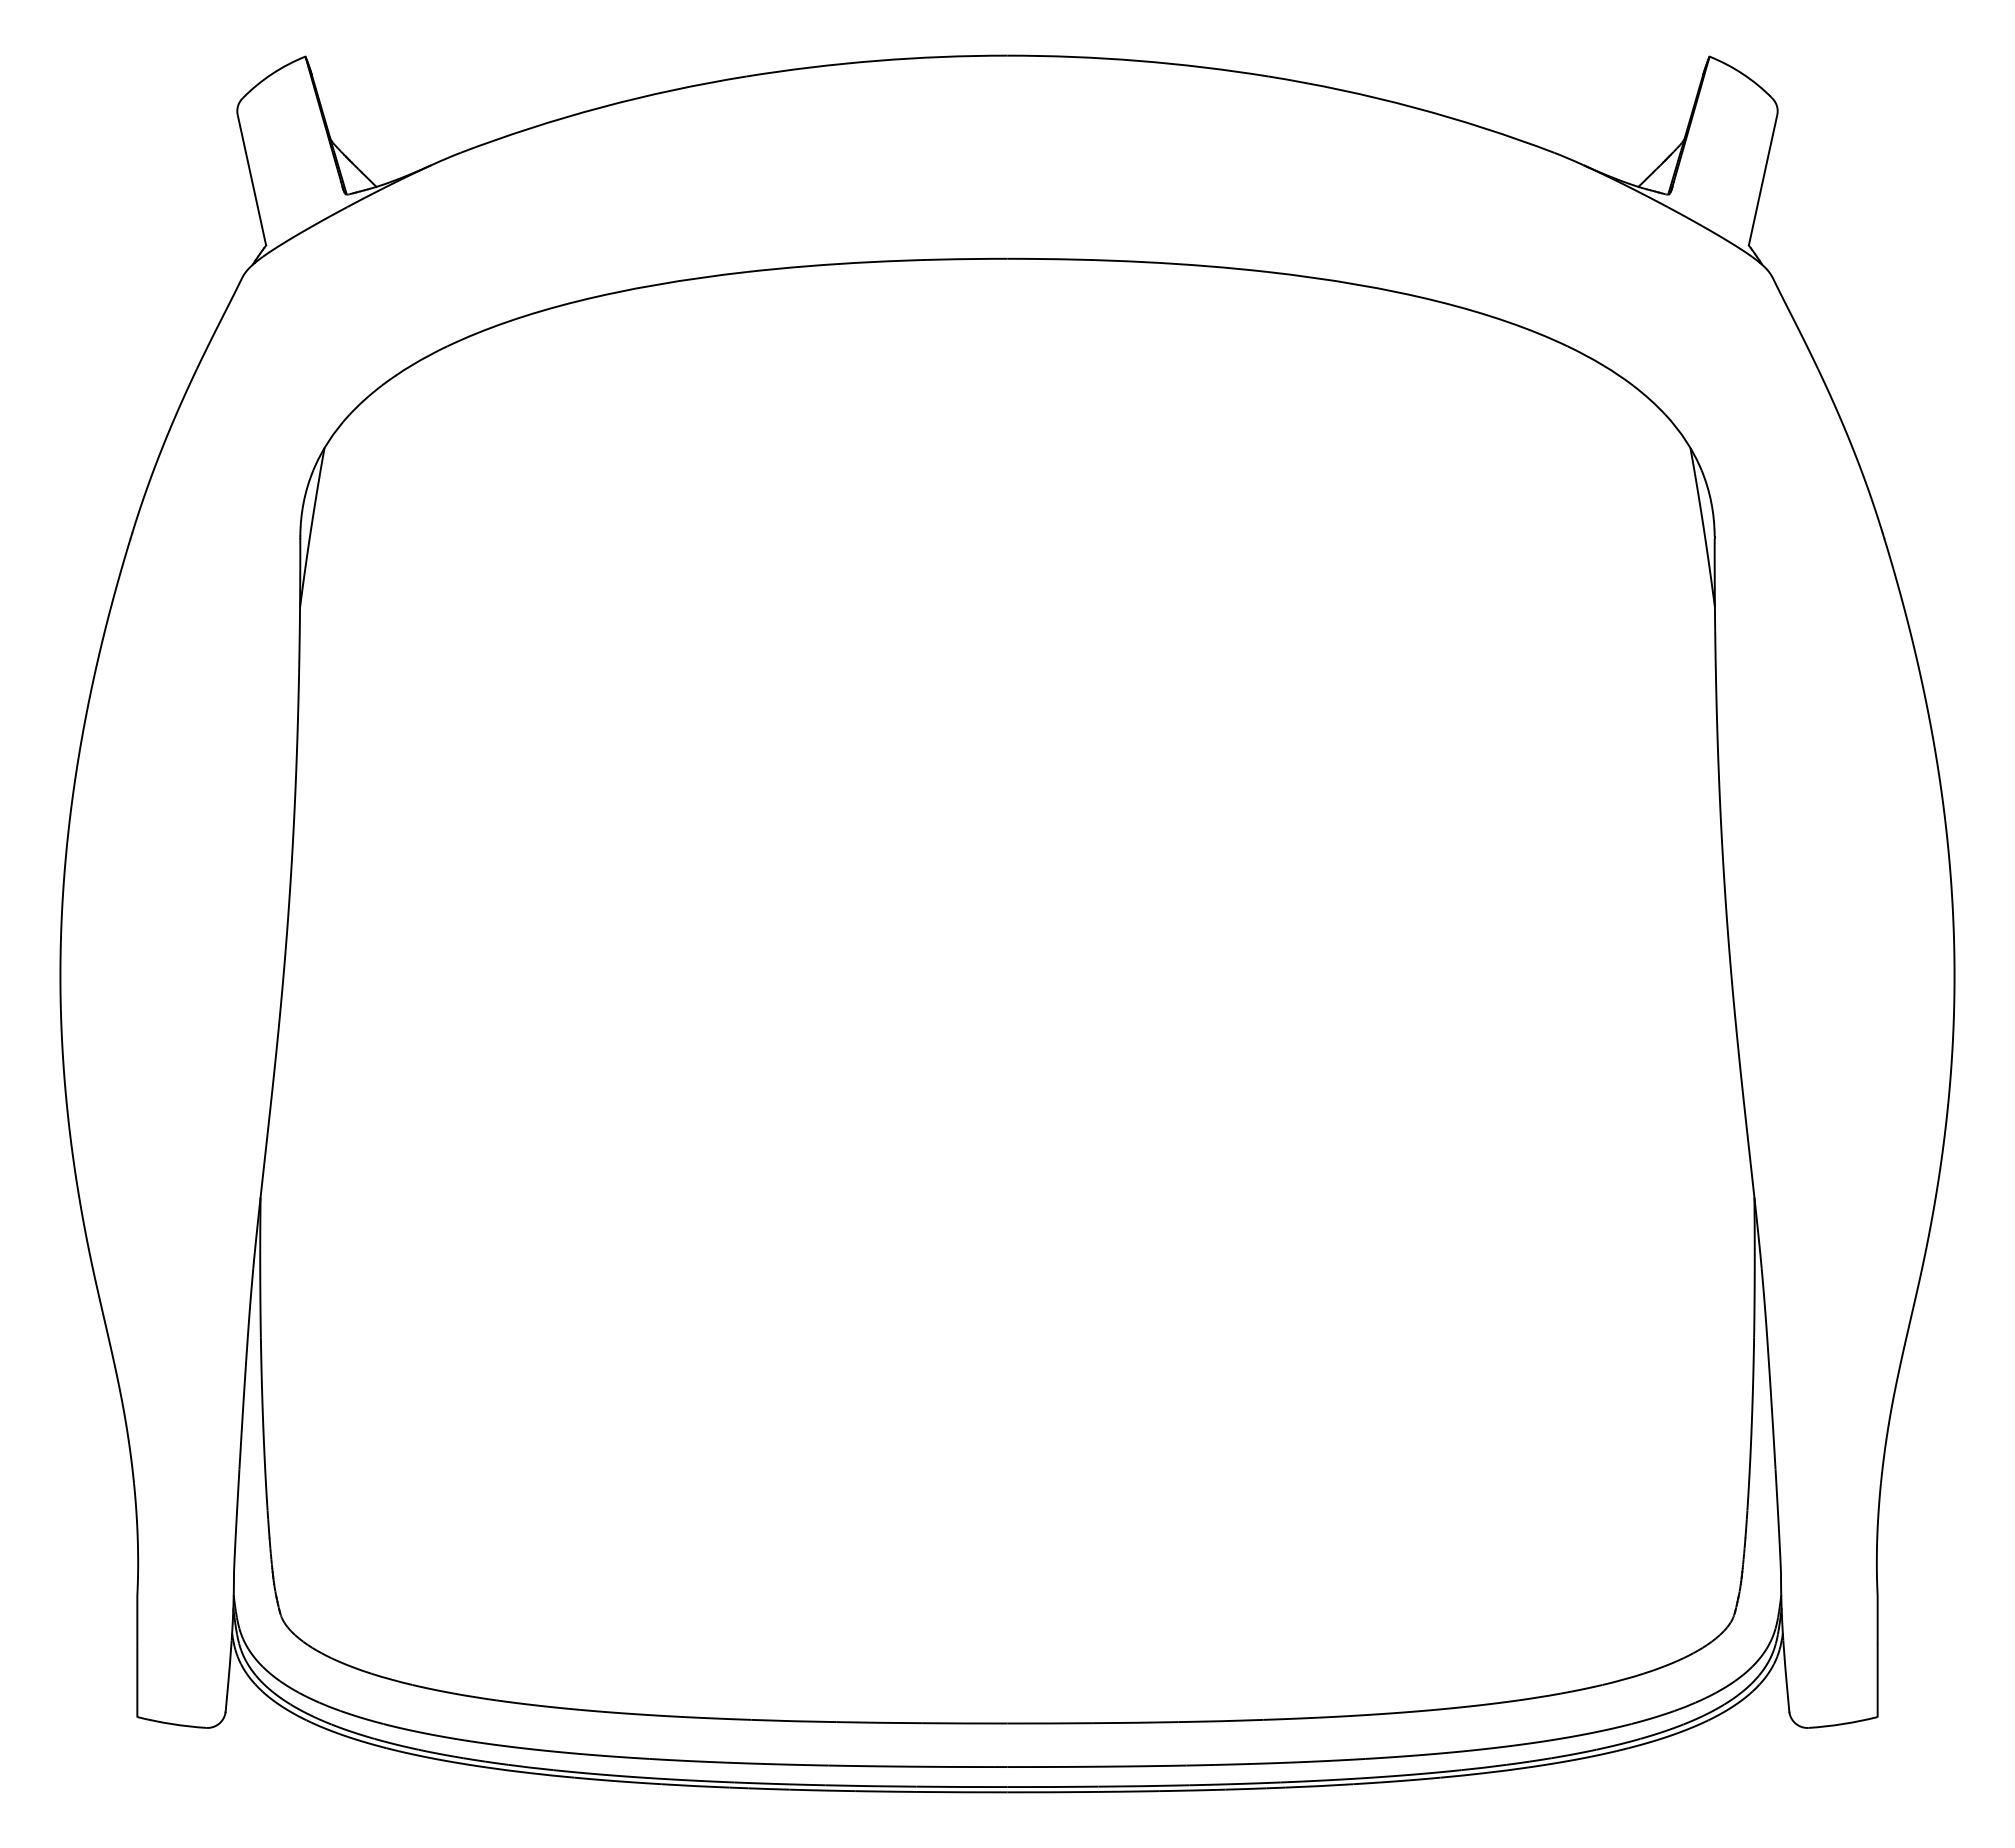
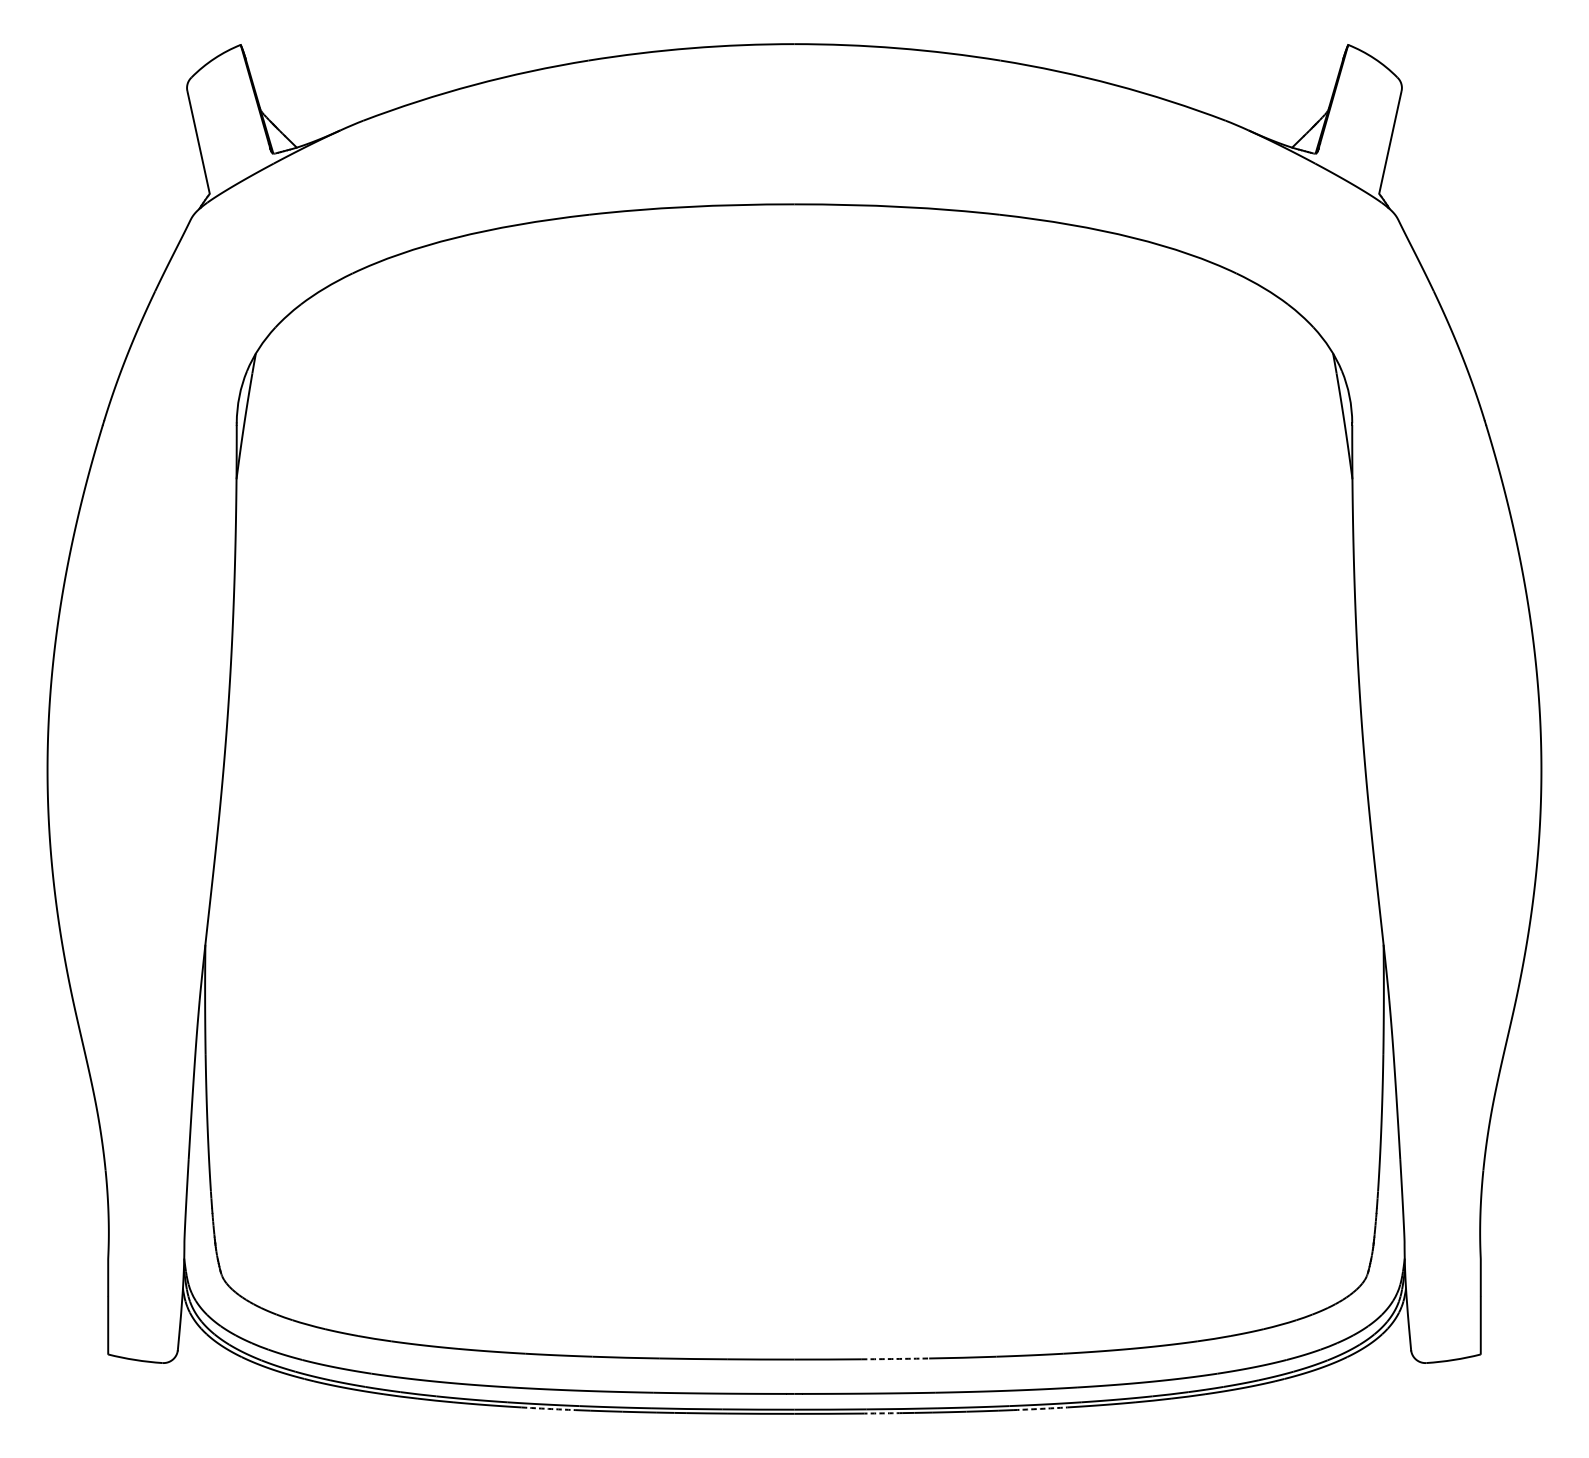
arc: (1135, 1722) -> (895, 1358), solid -> dashed
arc: (695, 1786) -> (548, 1409), solid -> dashed
arc: (1319, 1786) -> (1040, 1409), solid -> dashed
arc: (1118, 1791) -> (882, 1413), solid -> dashed

